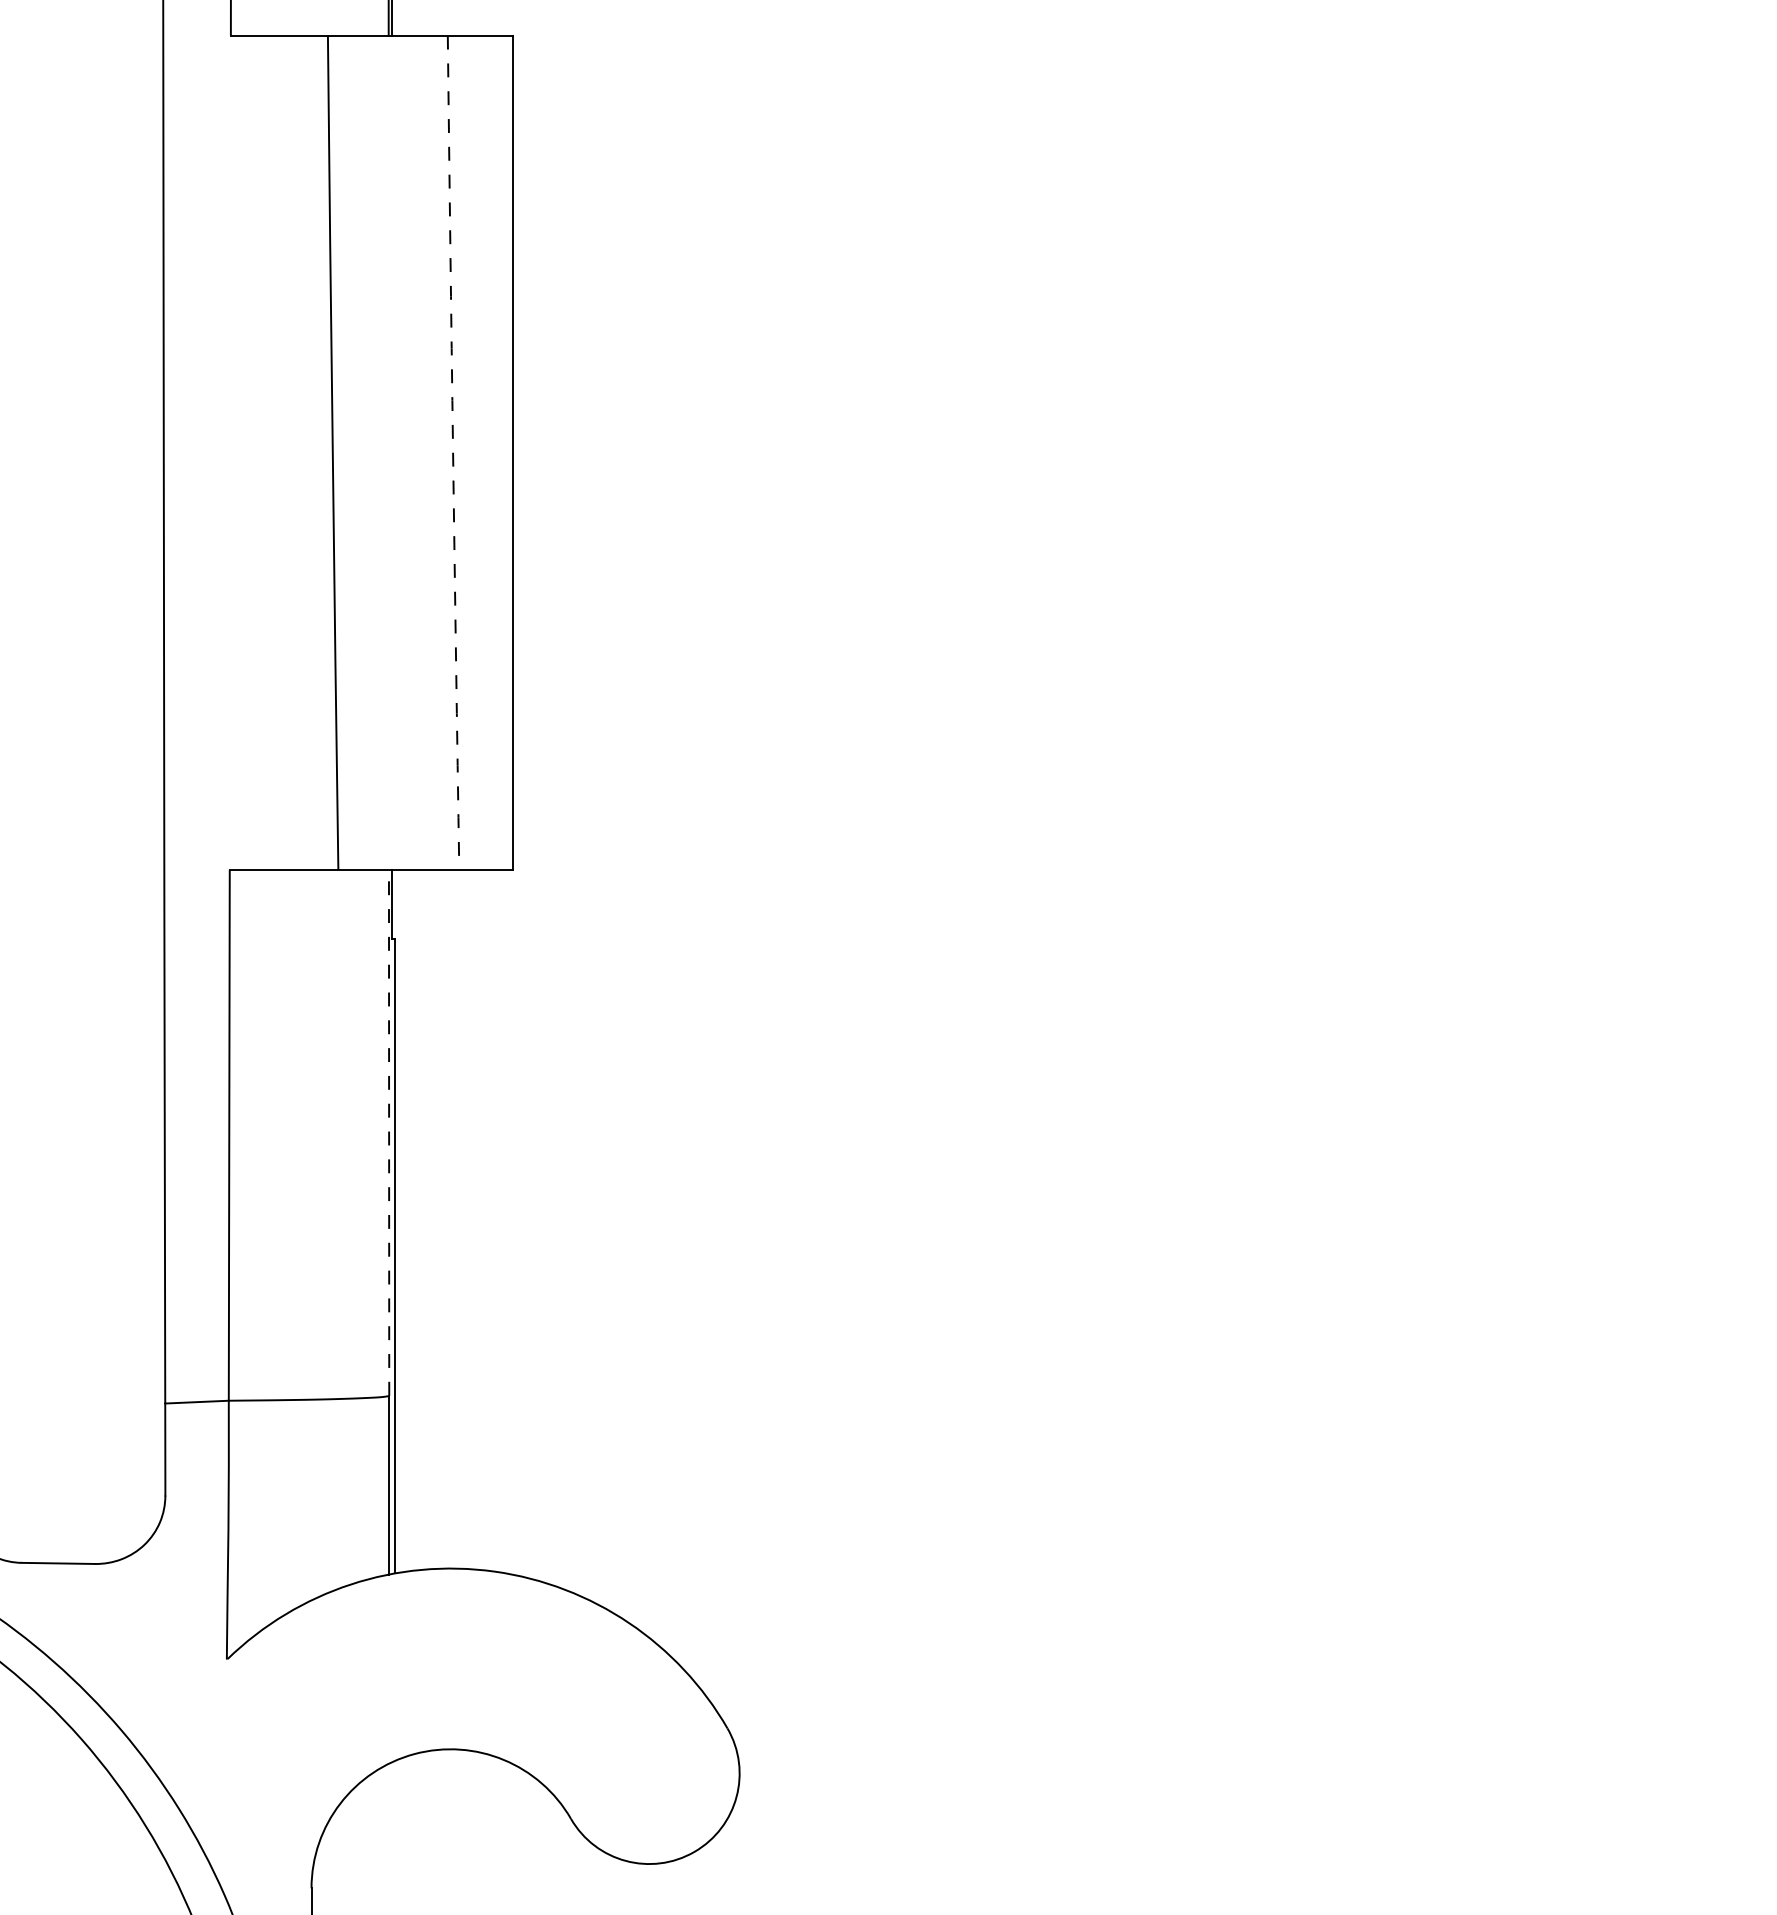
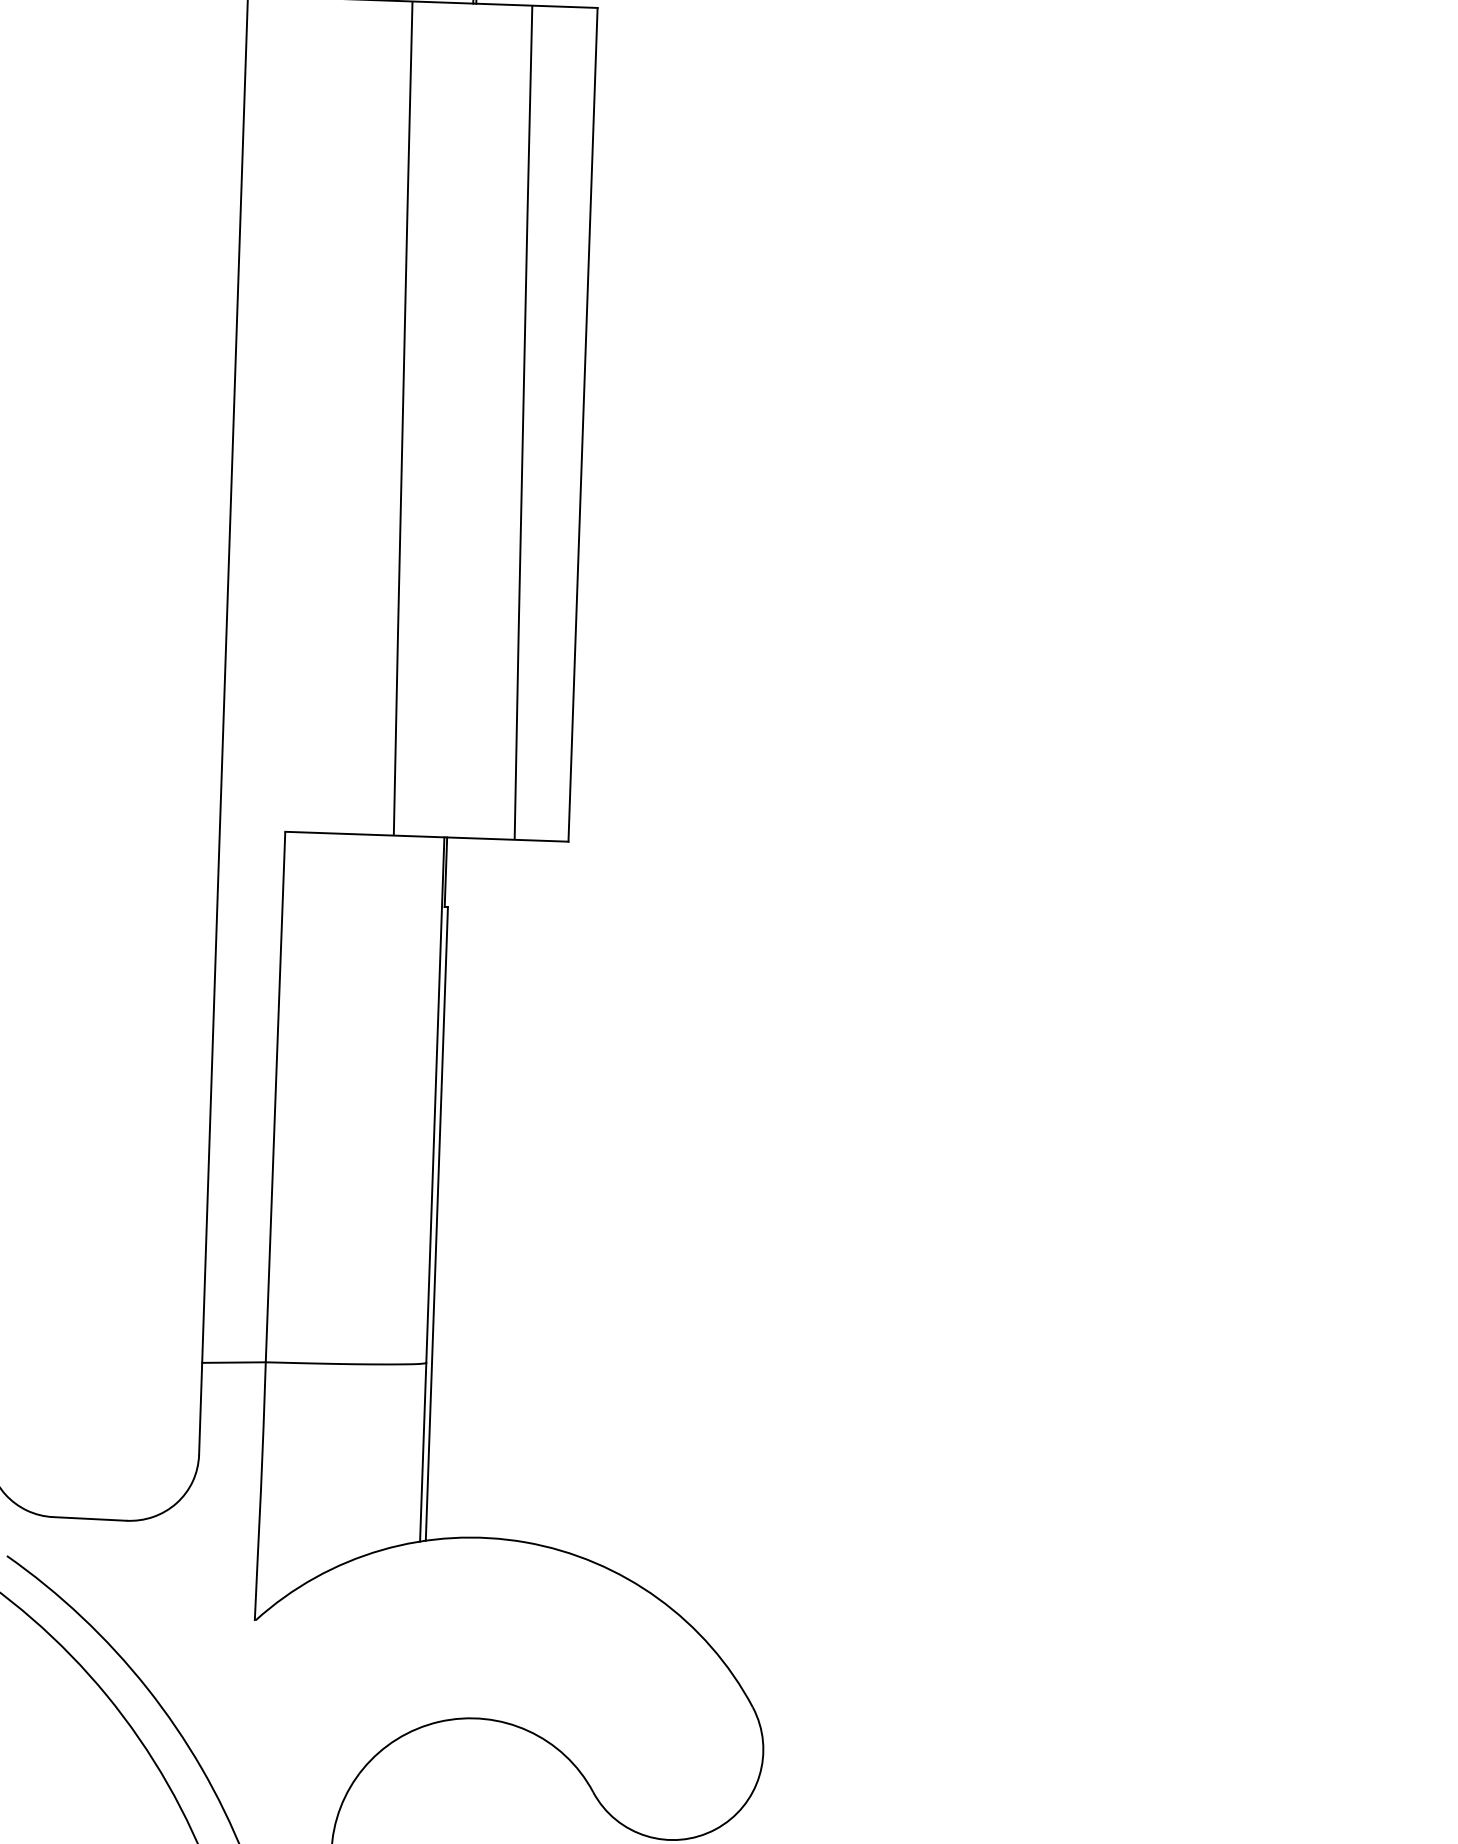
arc: (453, 452) -> (523, 422), dashed -> solid
line: (389, 1132) -> (435, 1099), dashed -> solid

